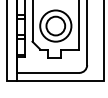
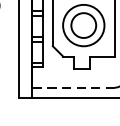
line: (47, 72) -> (72, 87), solid -> dashed

